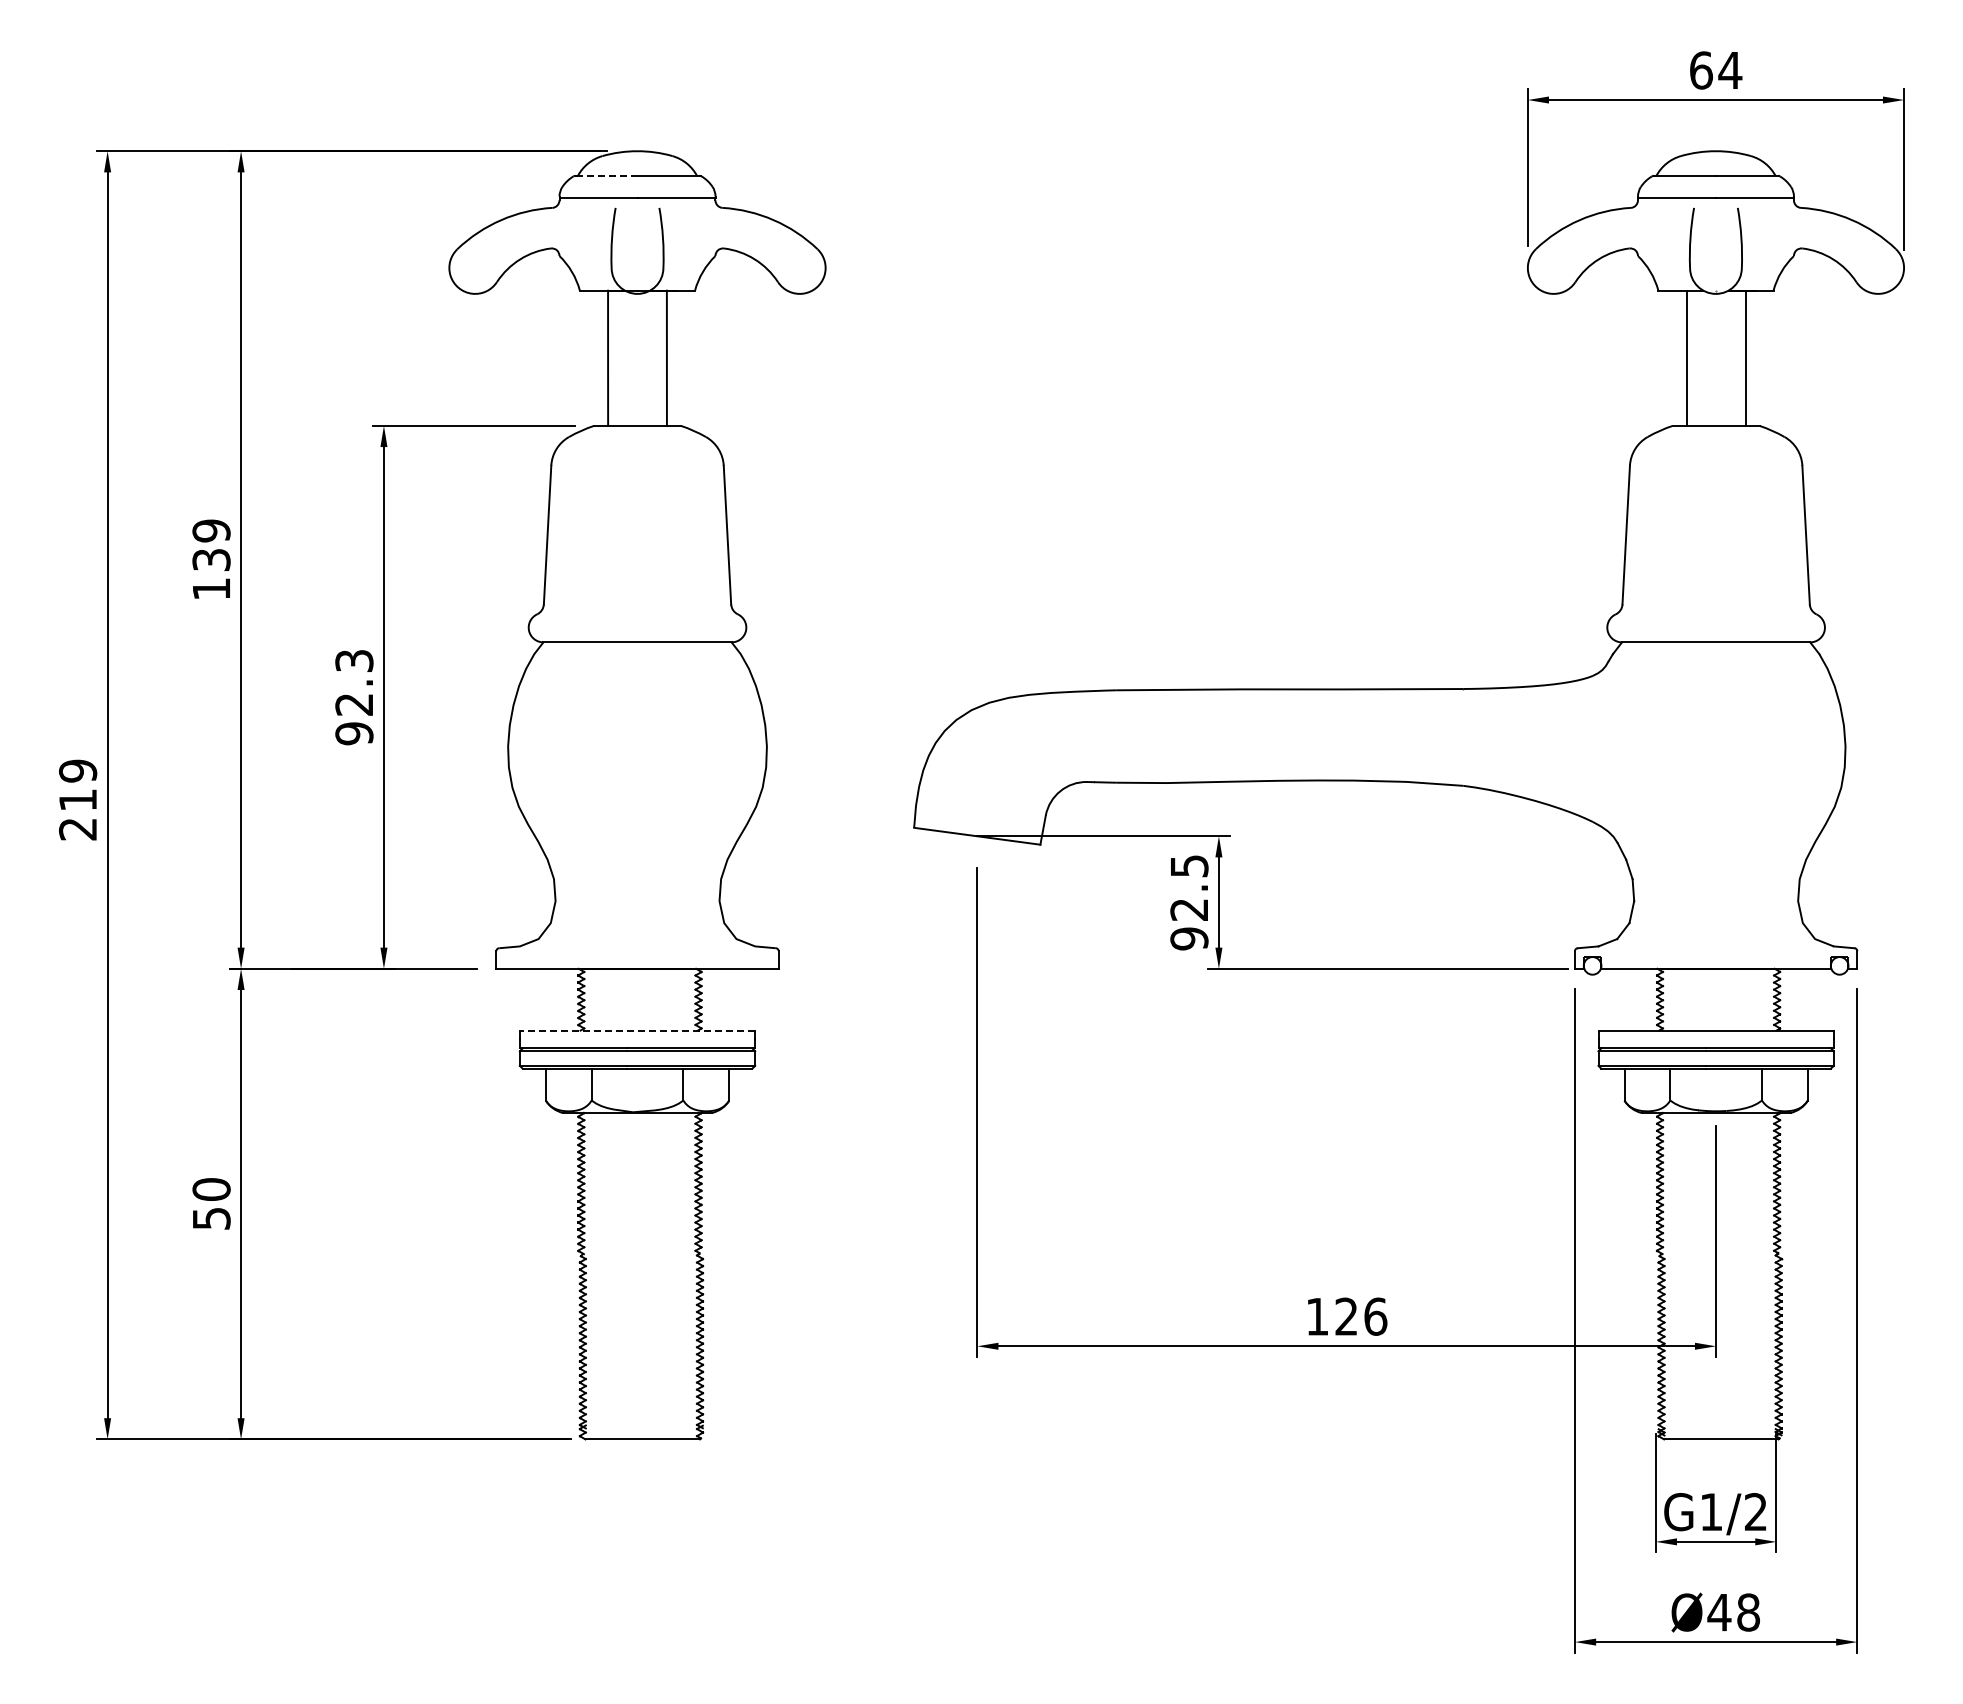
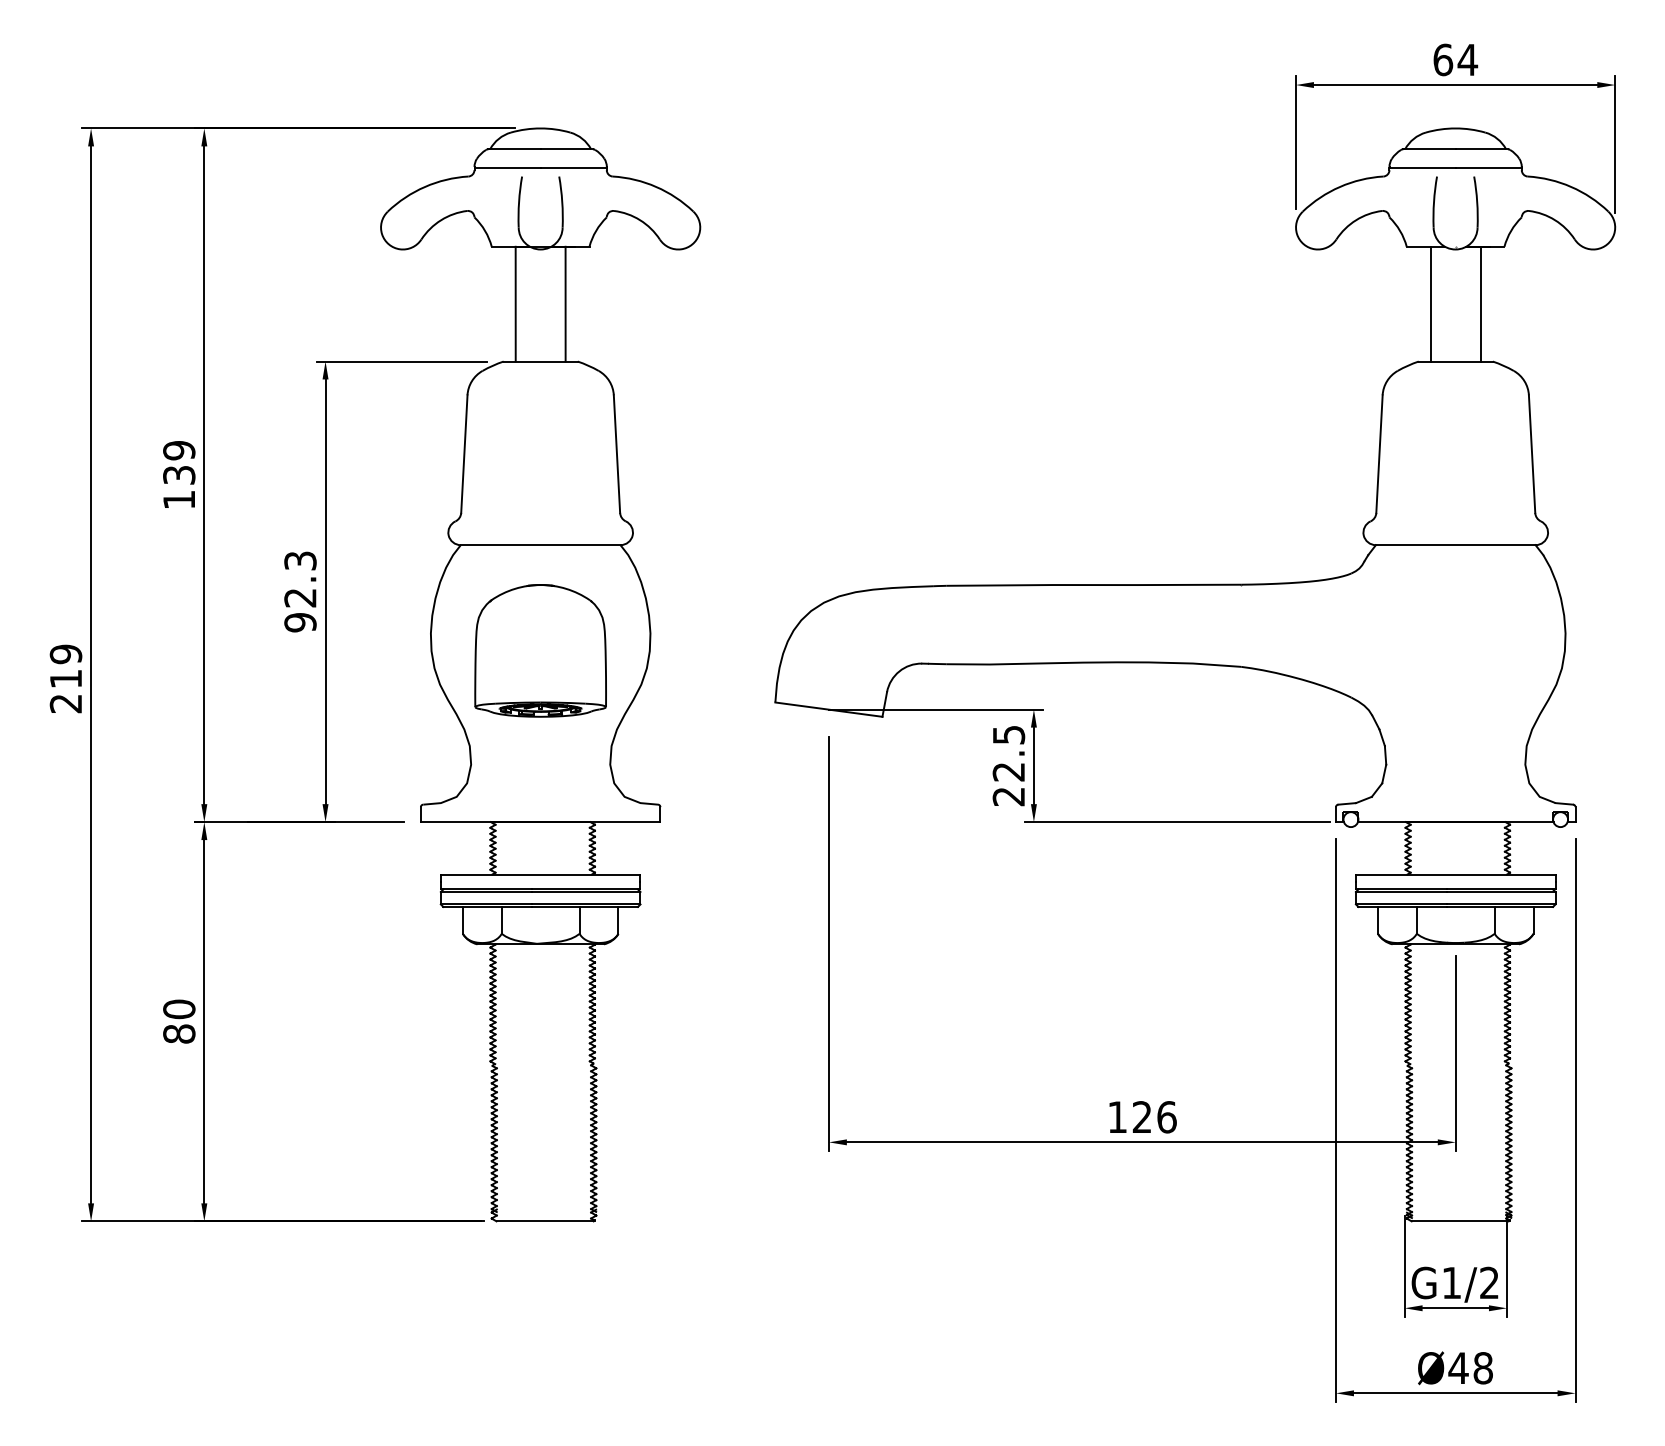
line: (606, 175) -> (514, 149), dashed -> solid
part: (637, 766) -> (540, 650), added
text: (1189, 938) -> (1008, 796), 92.5 -> 22.5
line: (637, 1030) -> (540, 874), dashed -> solid
text: (211, 1218) -> (179, 1033), 50 -> 80

